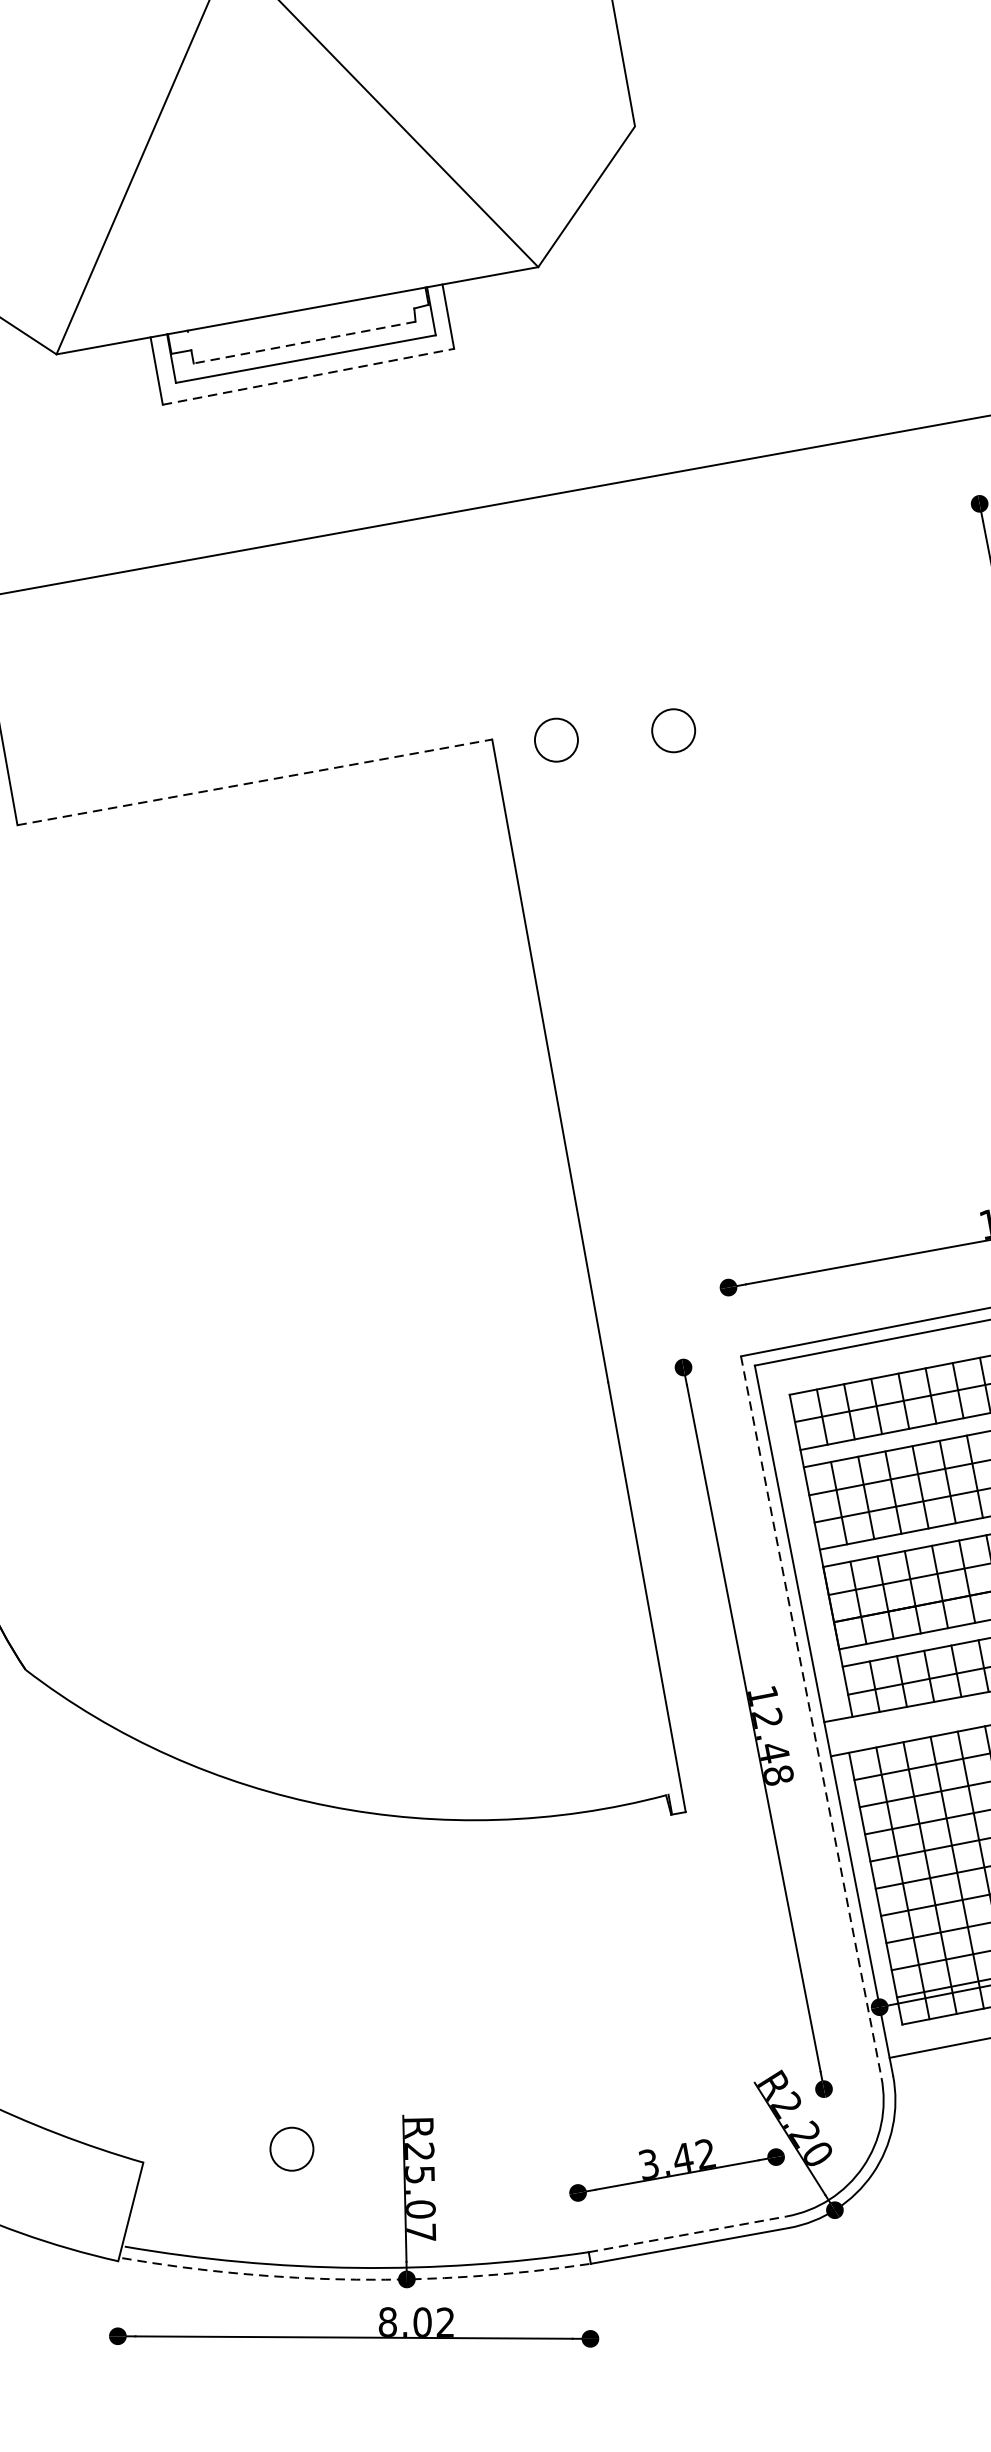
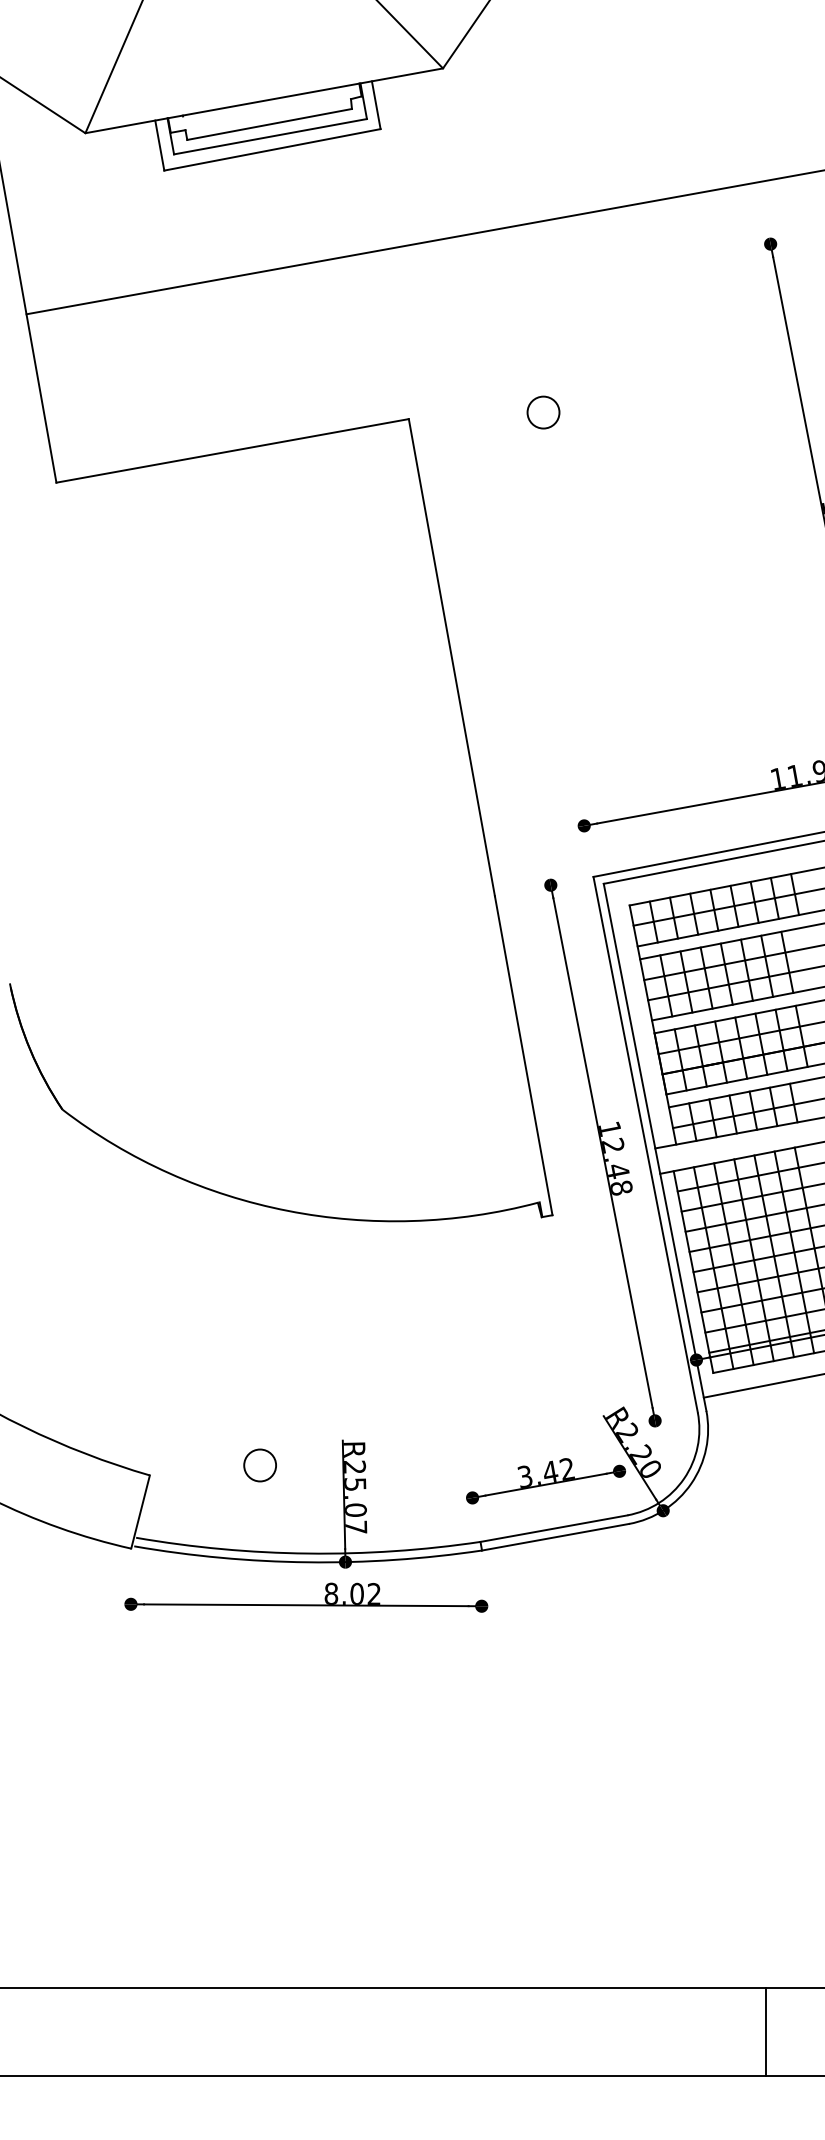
line: (304, 342) -> (269, 124), dashed -> solid
line: (308, 376) -> (272, 149), dashed -> solid
circle: (556, 740) -> (456, 419), removed
line: (256, 781) -> (233, 450), dashed -> solid
line: (811, 1716) -> (645, 1144), dashed -> solid
line: (688, 2234) -> (554, 1528), dashed -> solid
arc: (355, 2279) -> (307, 1562), dashed -> solid

